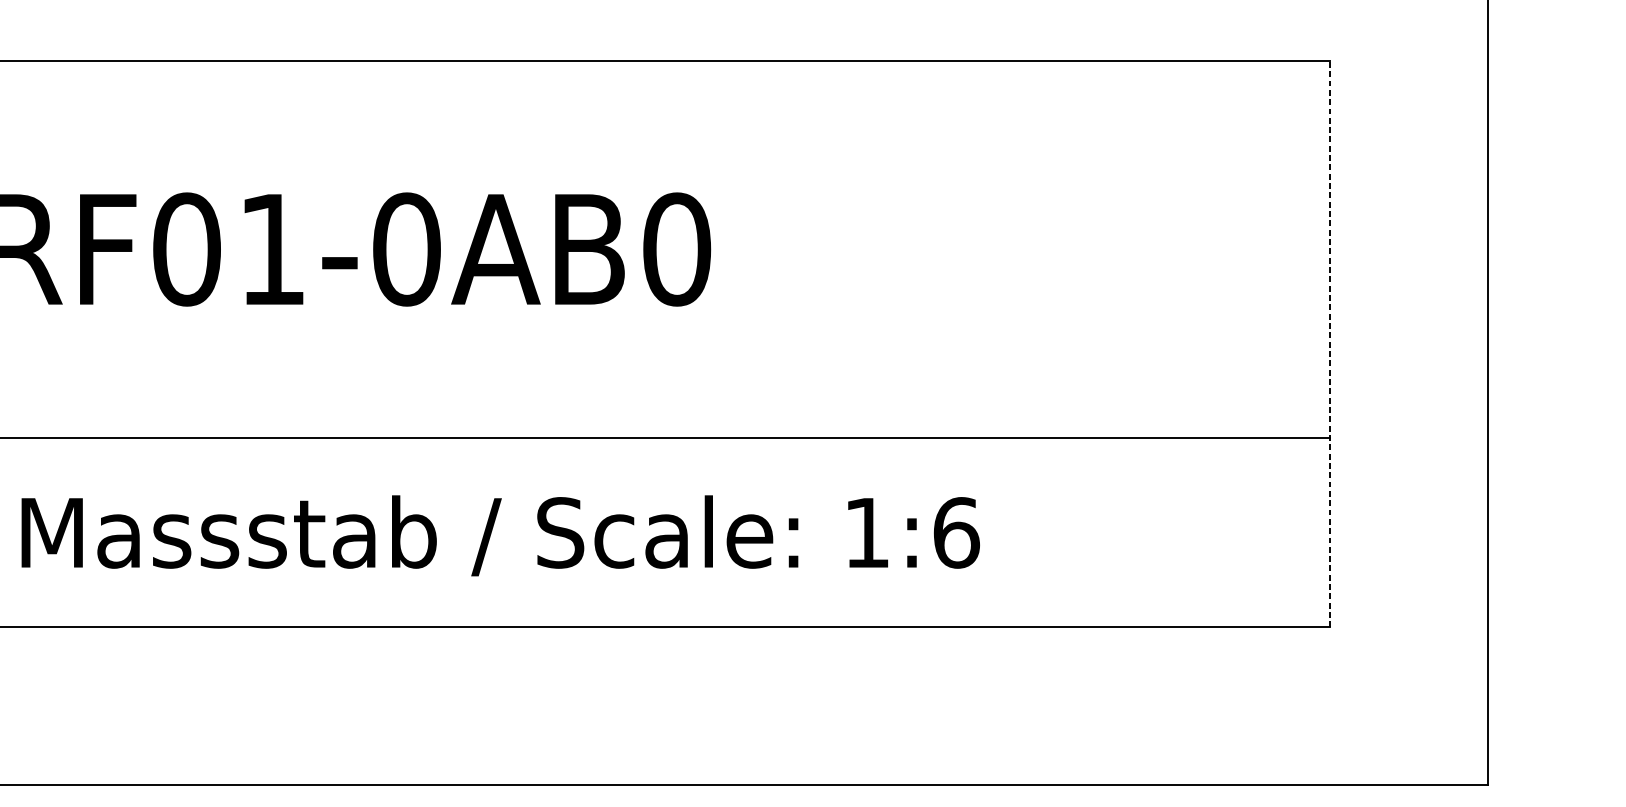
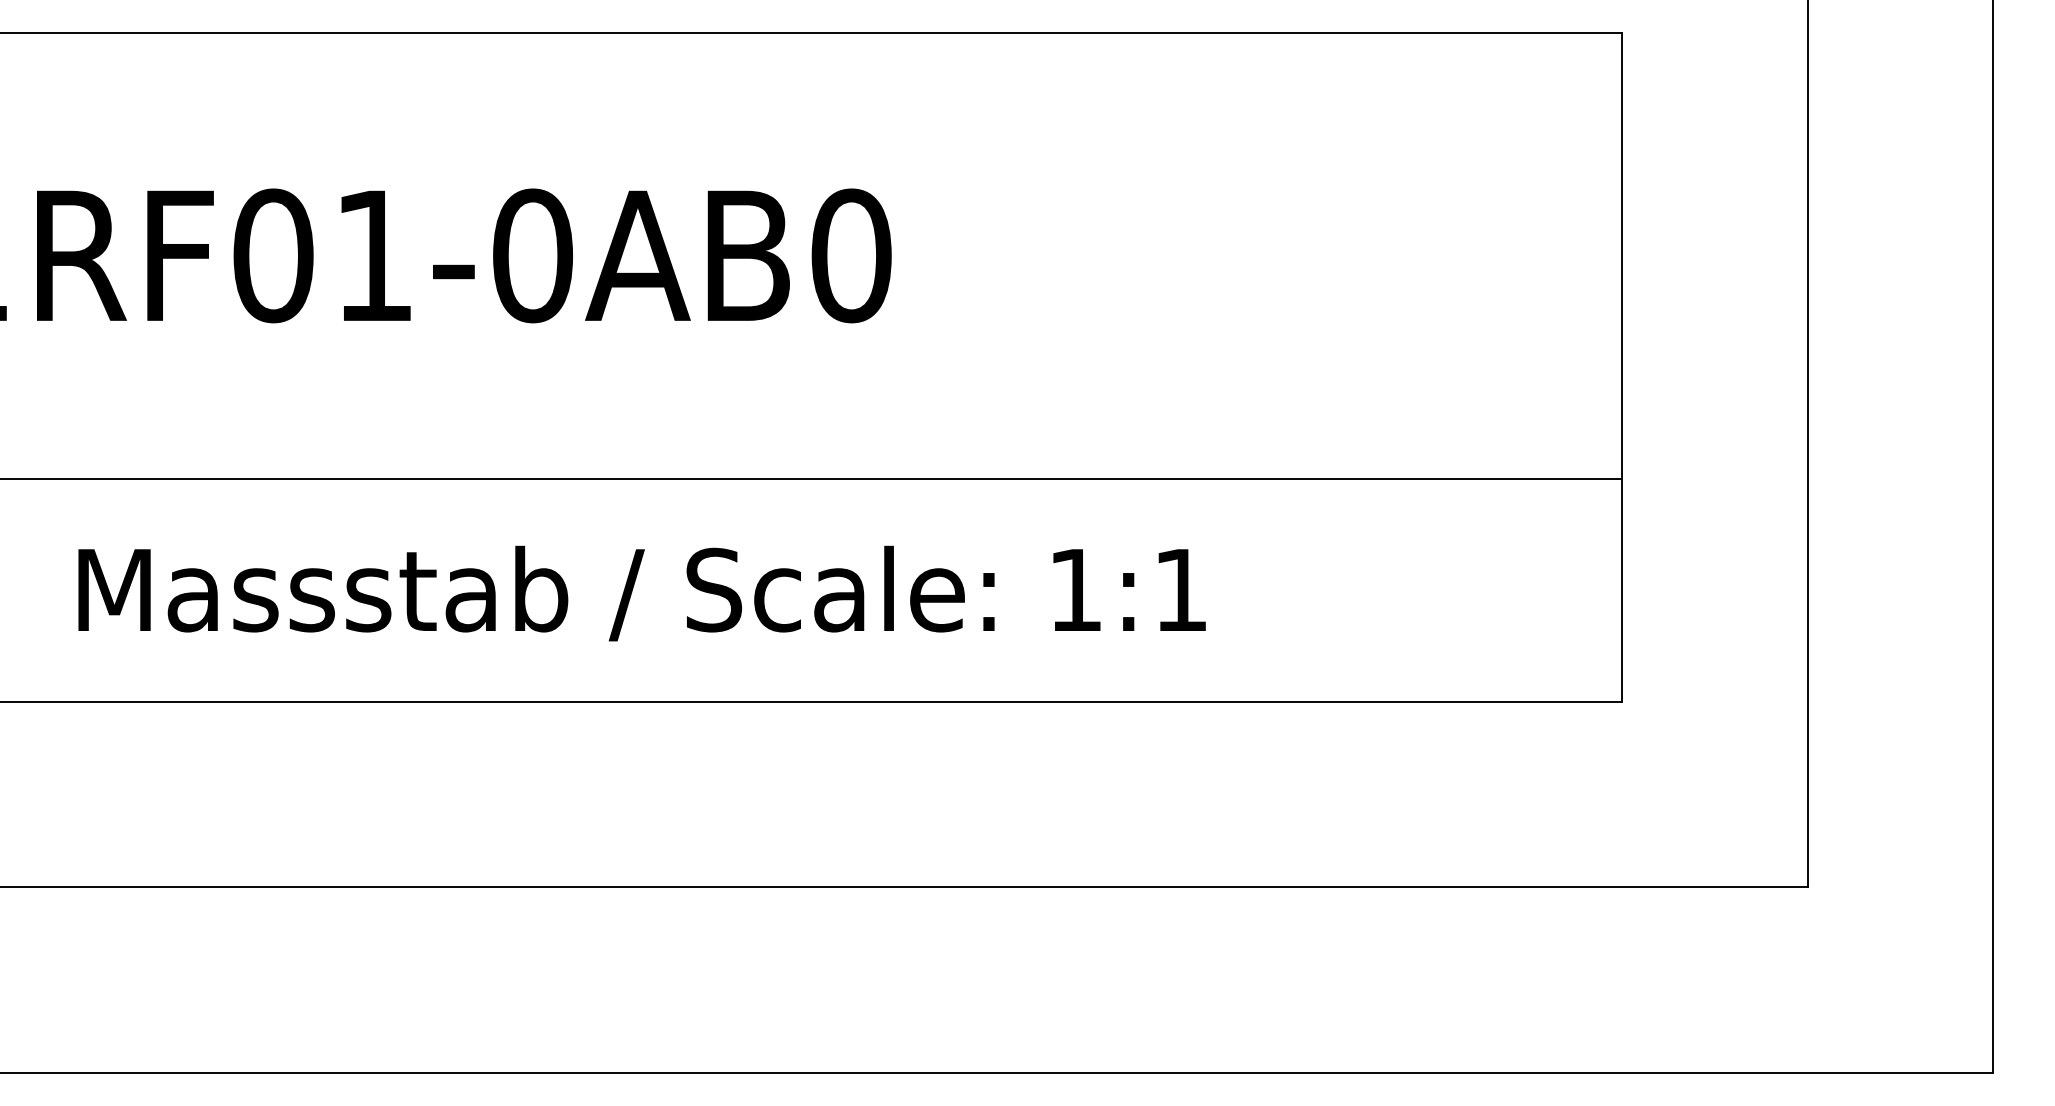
line: (1329, 343) -> (1621, 366), dashed -> solid
text: (956, 532) -> (1181, 589), 1:6 -> 1:1

